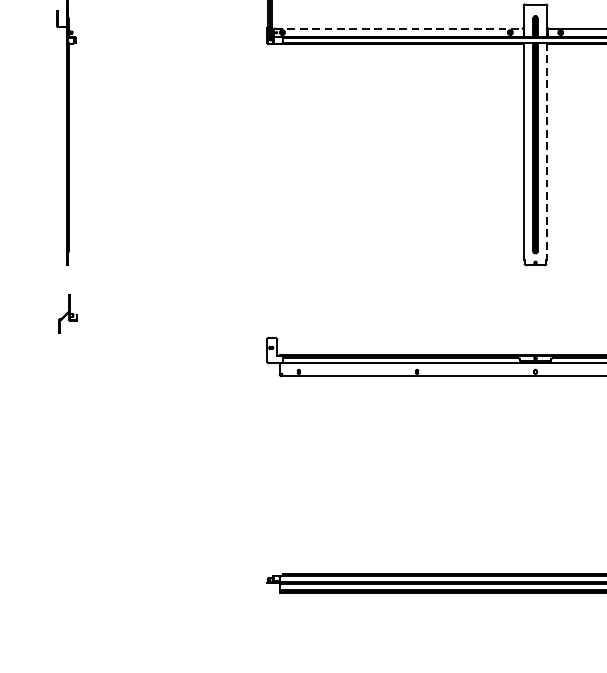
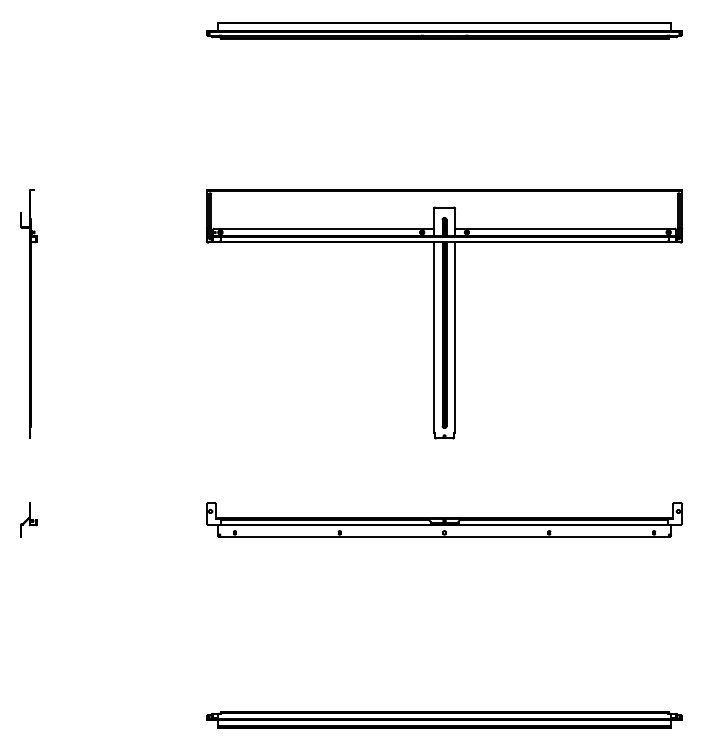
line: (398, 28) -> (323, 228), dashed -> solid
line: (546, 151) -> (454, 337), dashed -> solid
part: (67, 313) -> (28, 519), moved

